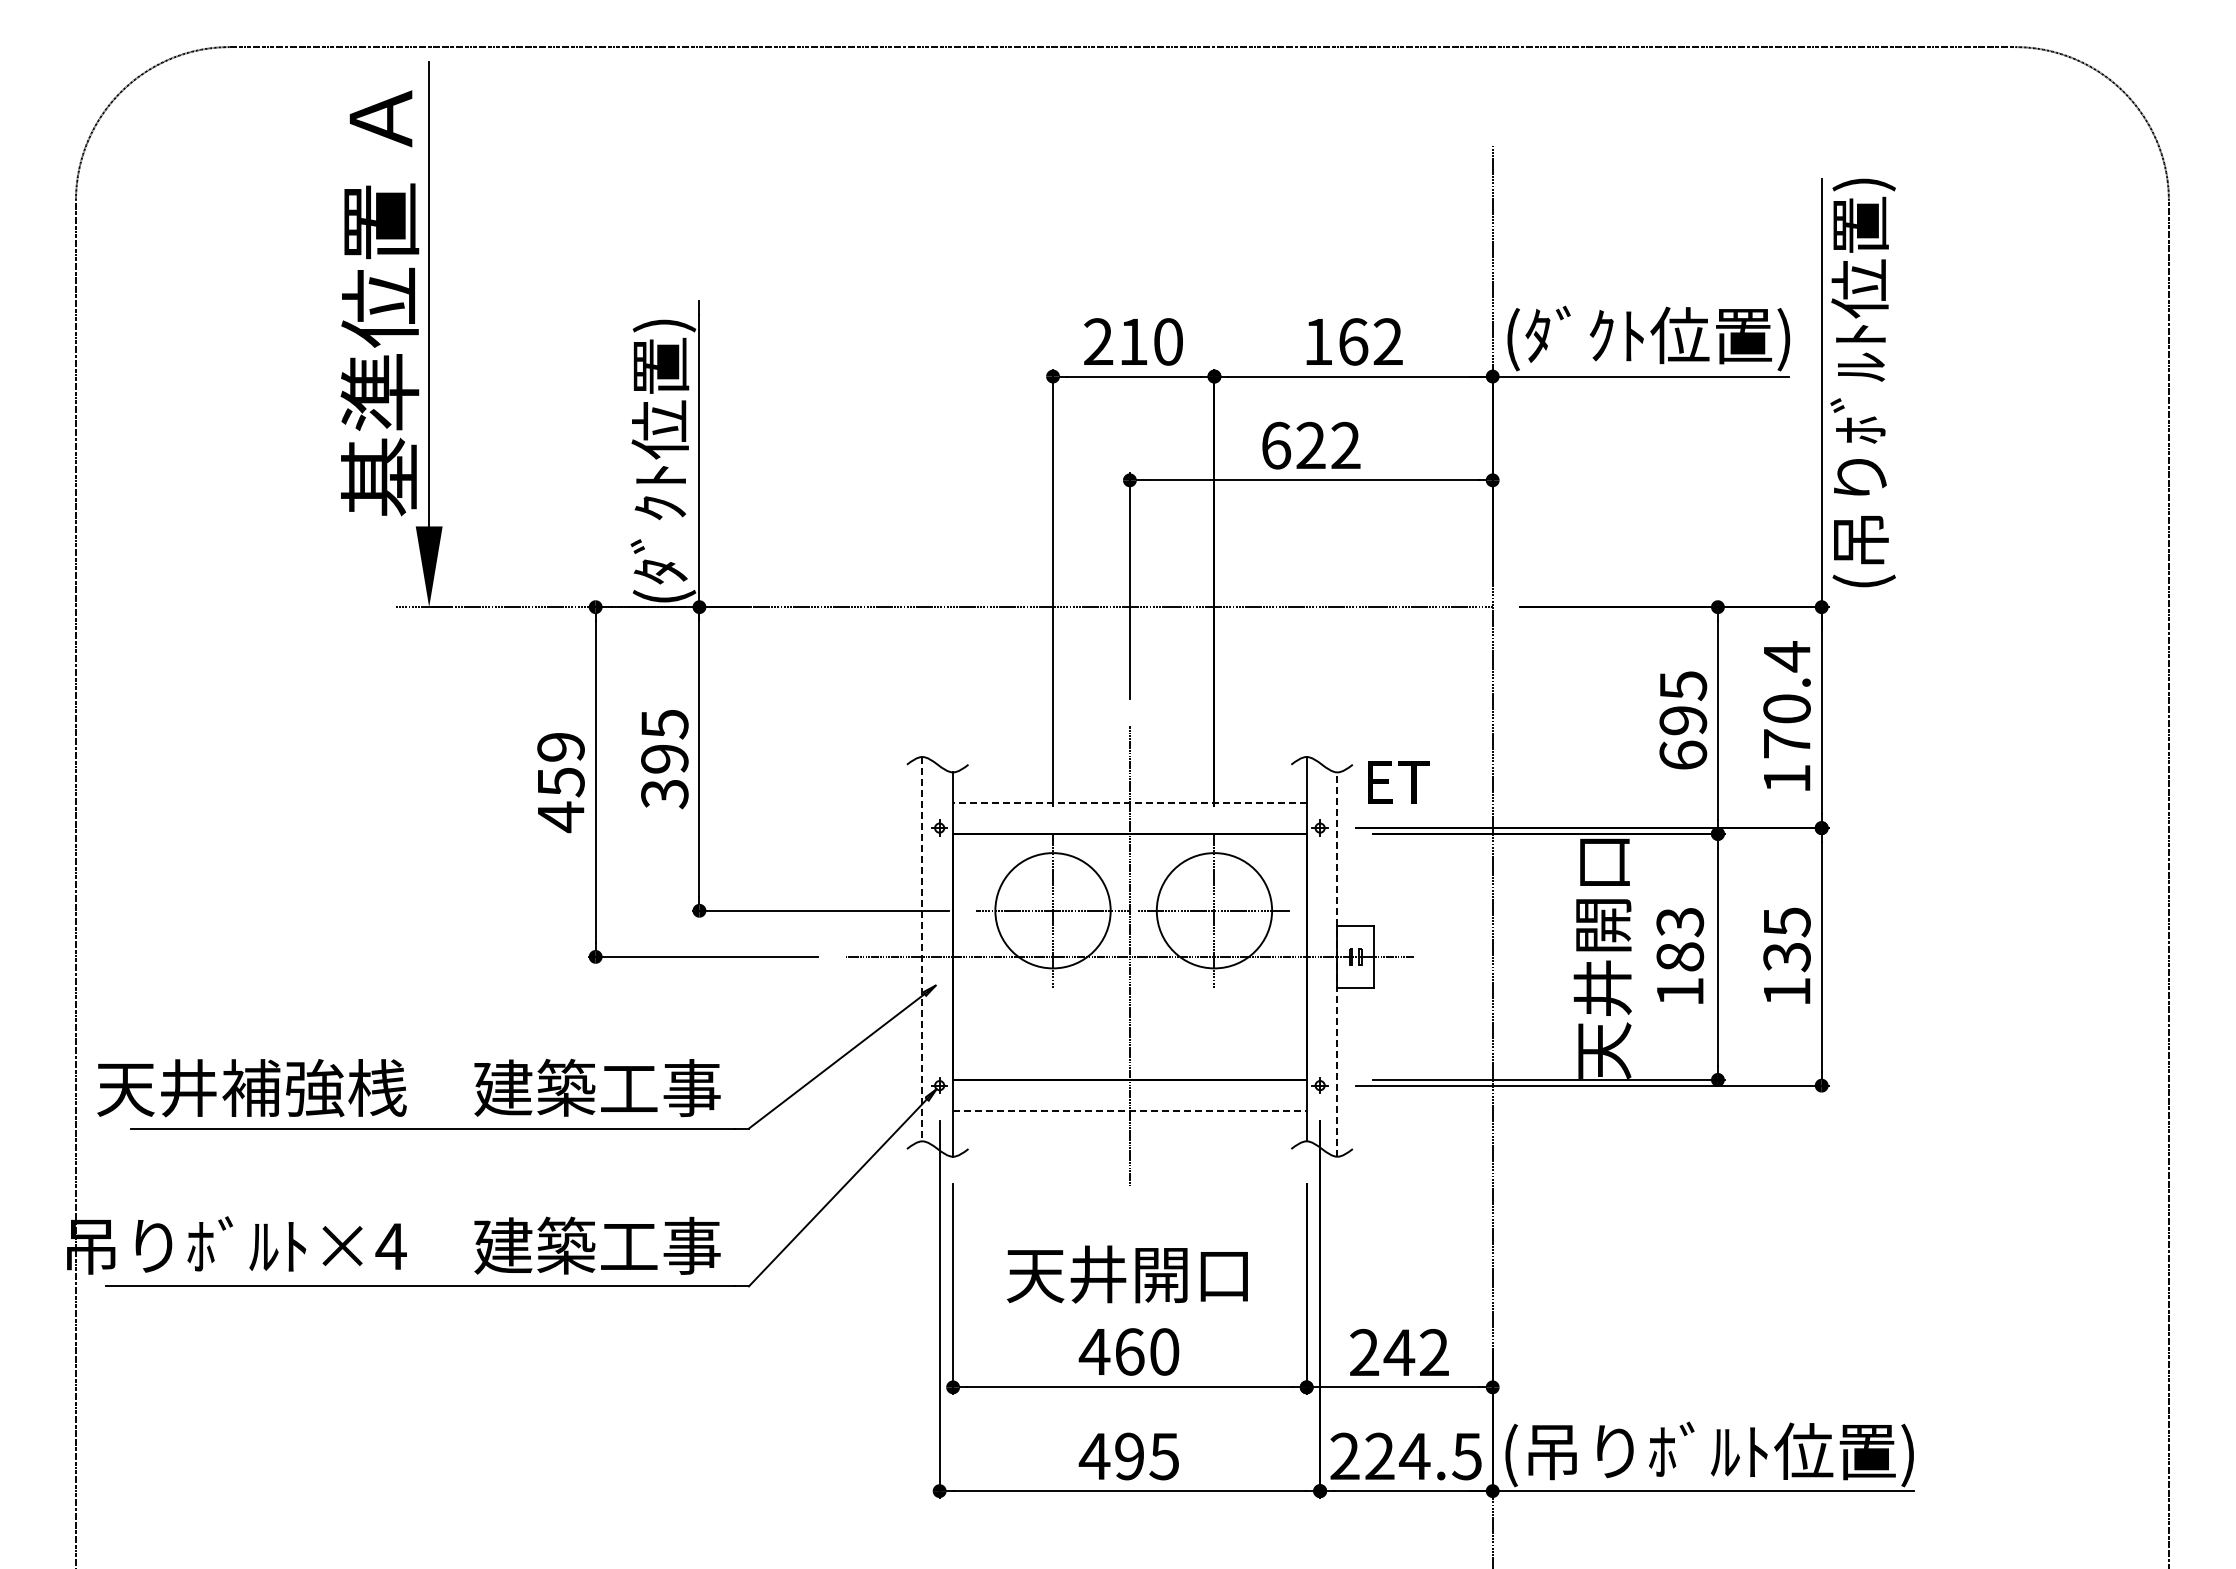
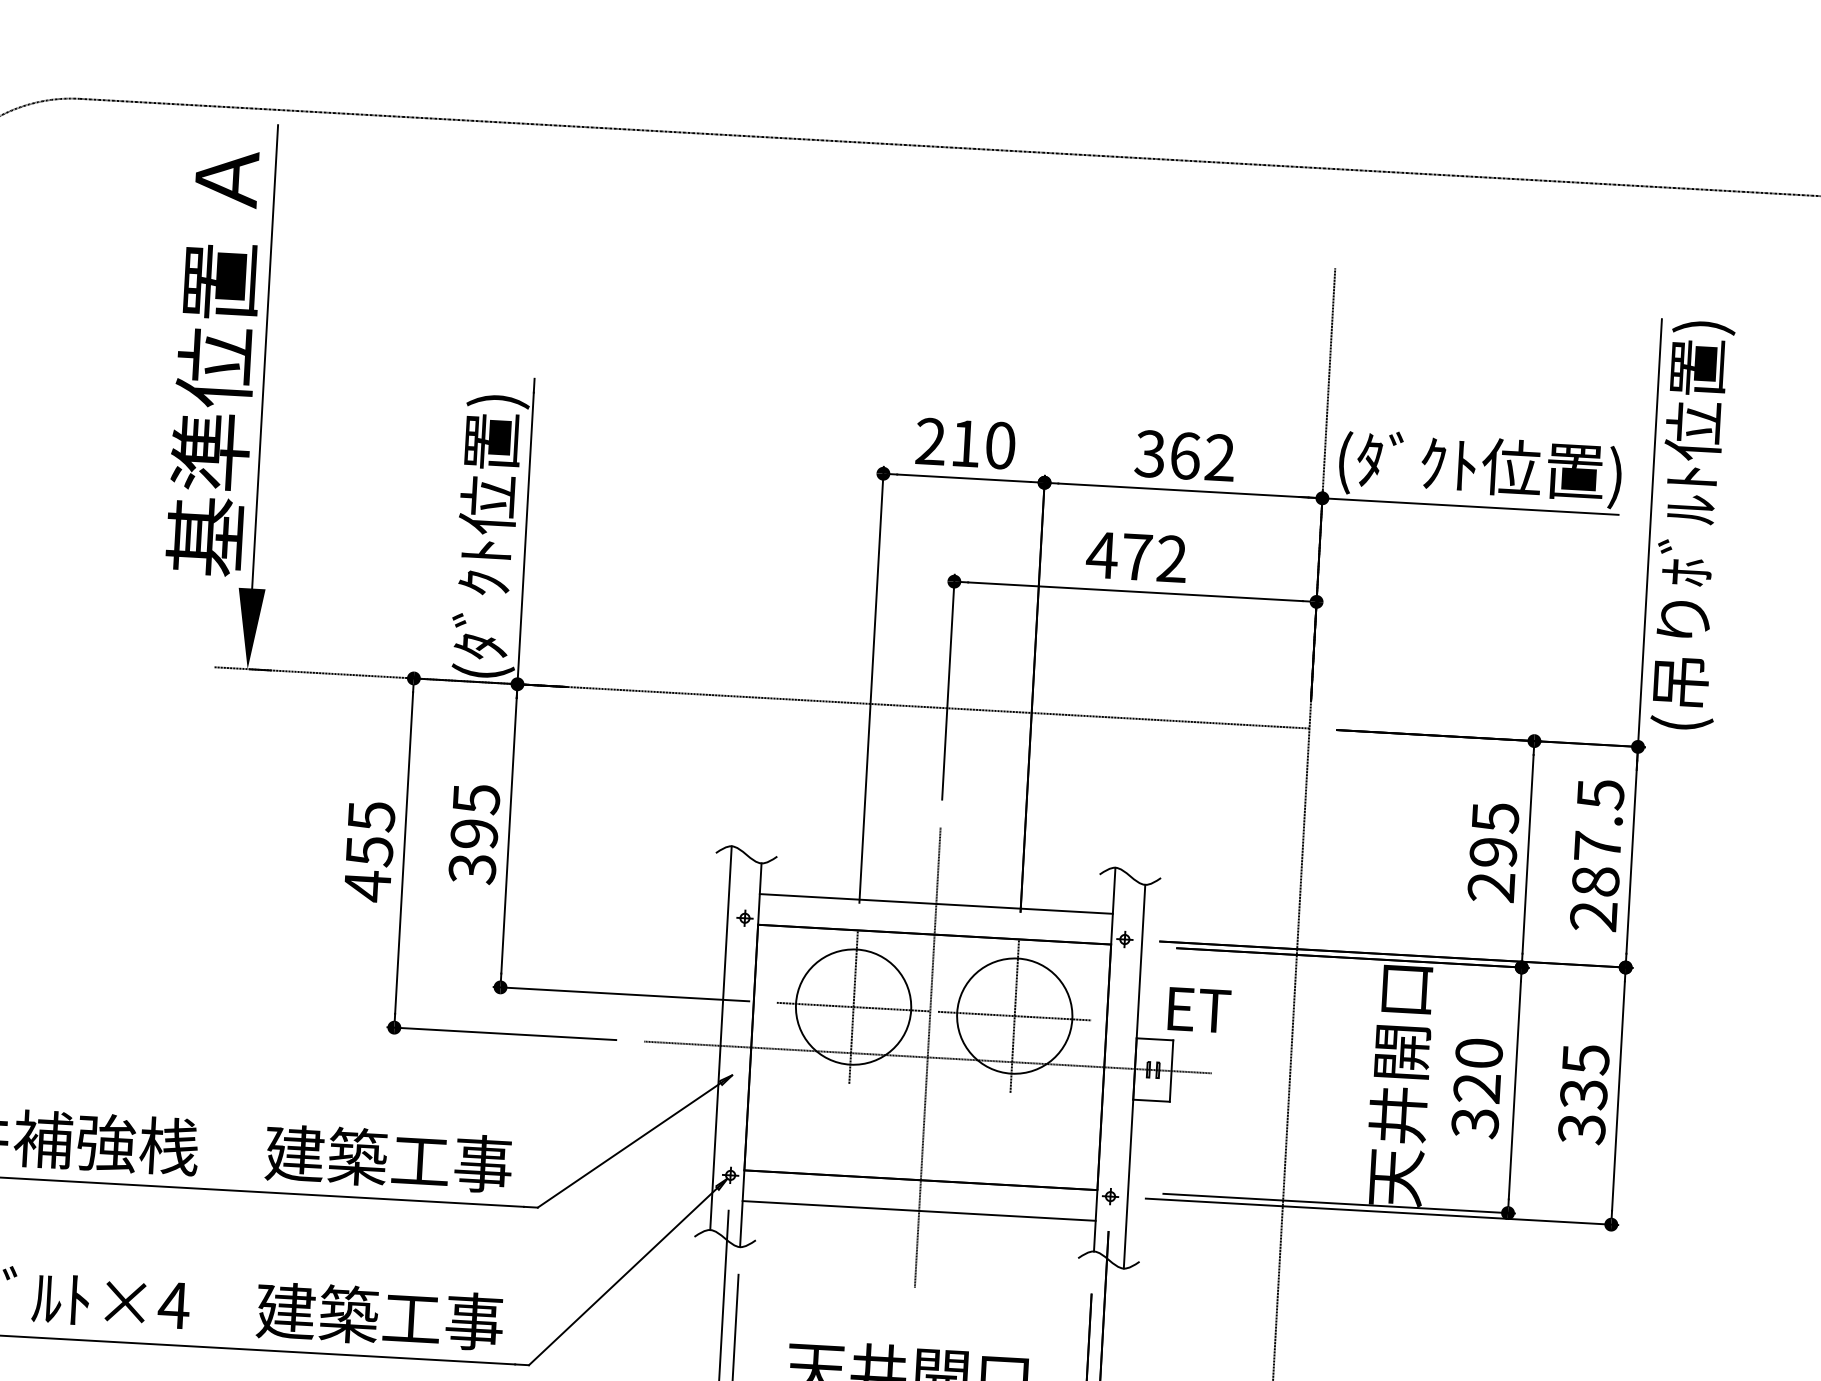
text: (1317, 341) -> (1149, 453), 162 -> 362
text: (1292, 445) -> (1118, 555), 622 -> 472
text: (1786, 717) -> (1596, 855), 170.4 -> 287.5
text: (560, 747) -> (370, 816), 459 -> 455
text: (1683, 755) -> (1491, 887), 695 -> 295
text: (1398, 782) -> (1199, 1010), moved
line: (1129, 803) -> (935, 904), dashed -> solid
line: (922, 949) -> (721, 1038), dashed -> solid
text: (1680, 957) -> (1477, 1088), 183 -> 320
line: (1337, 964) -> (1134, 1076), dashed -> solid
text: (1786, 992) -> (1581, 1129), 135 -> 335
line: (1129, 1110) -> (918, 1210), dashed -> solid

